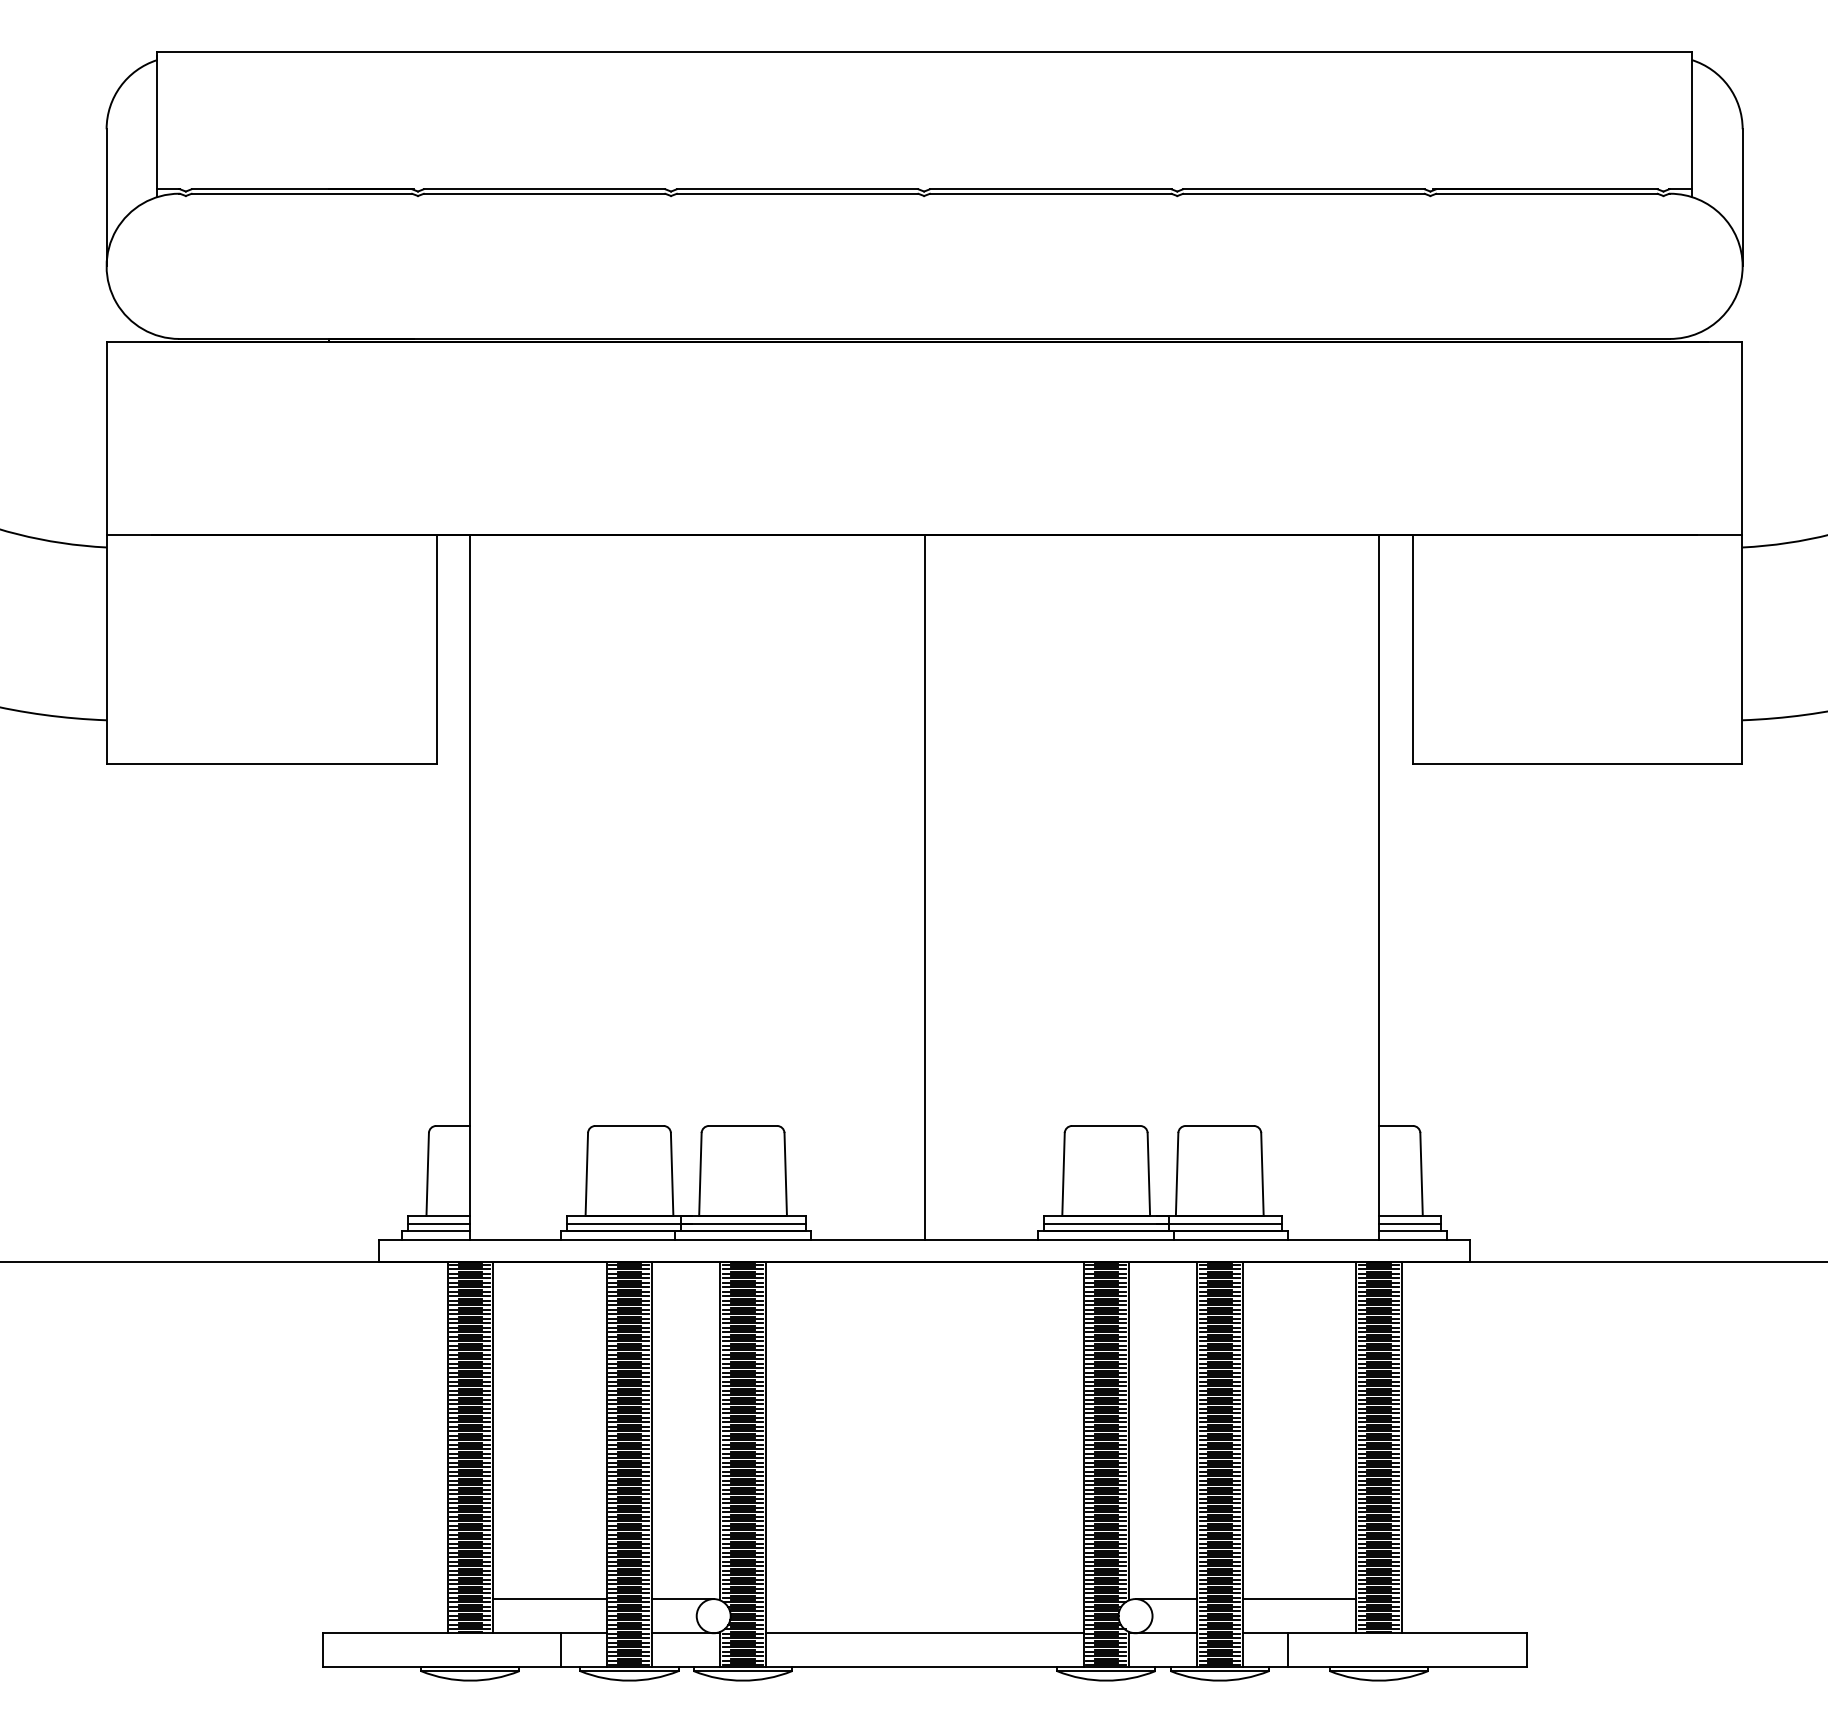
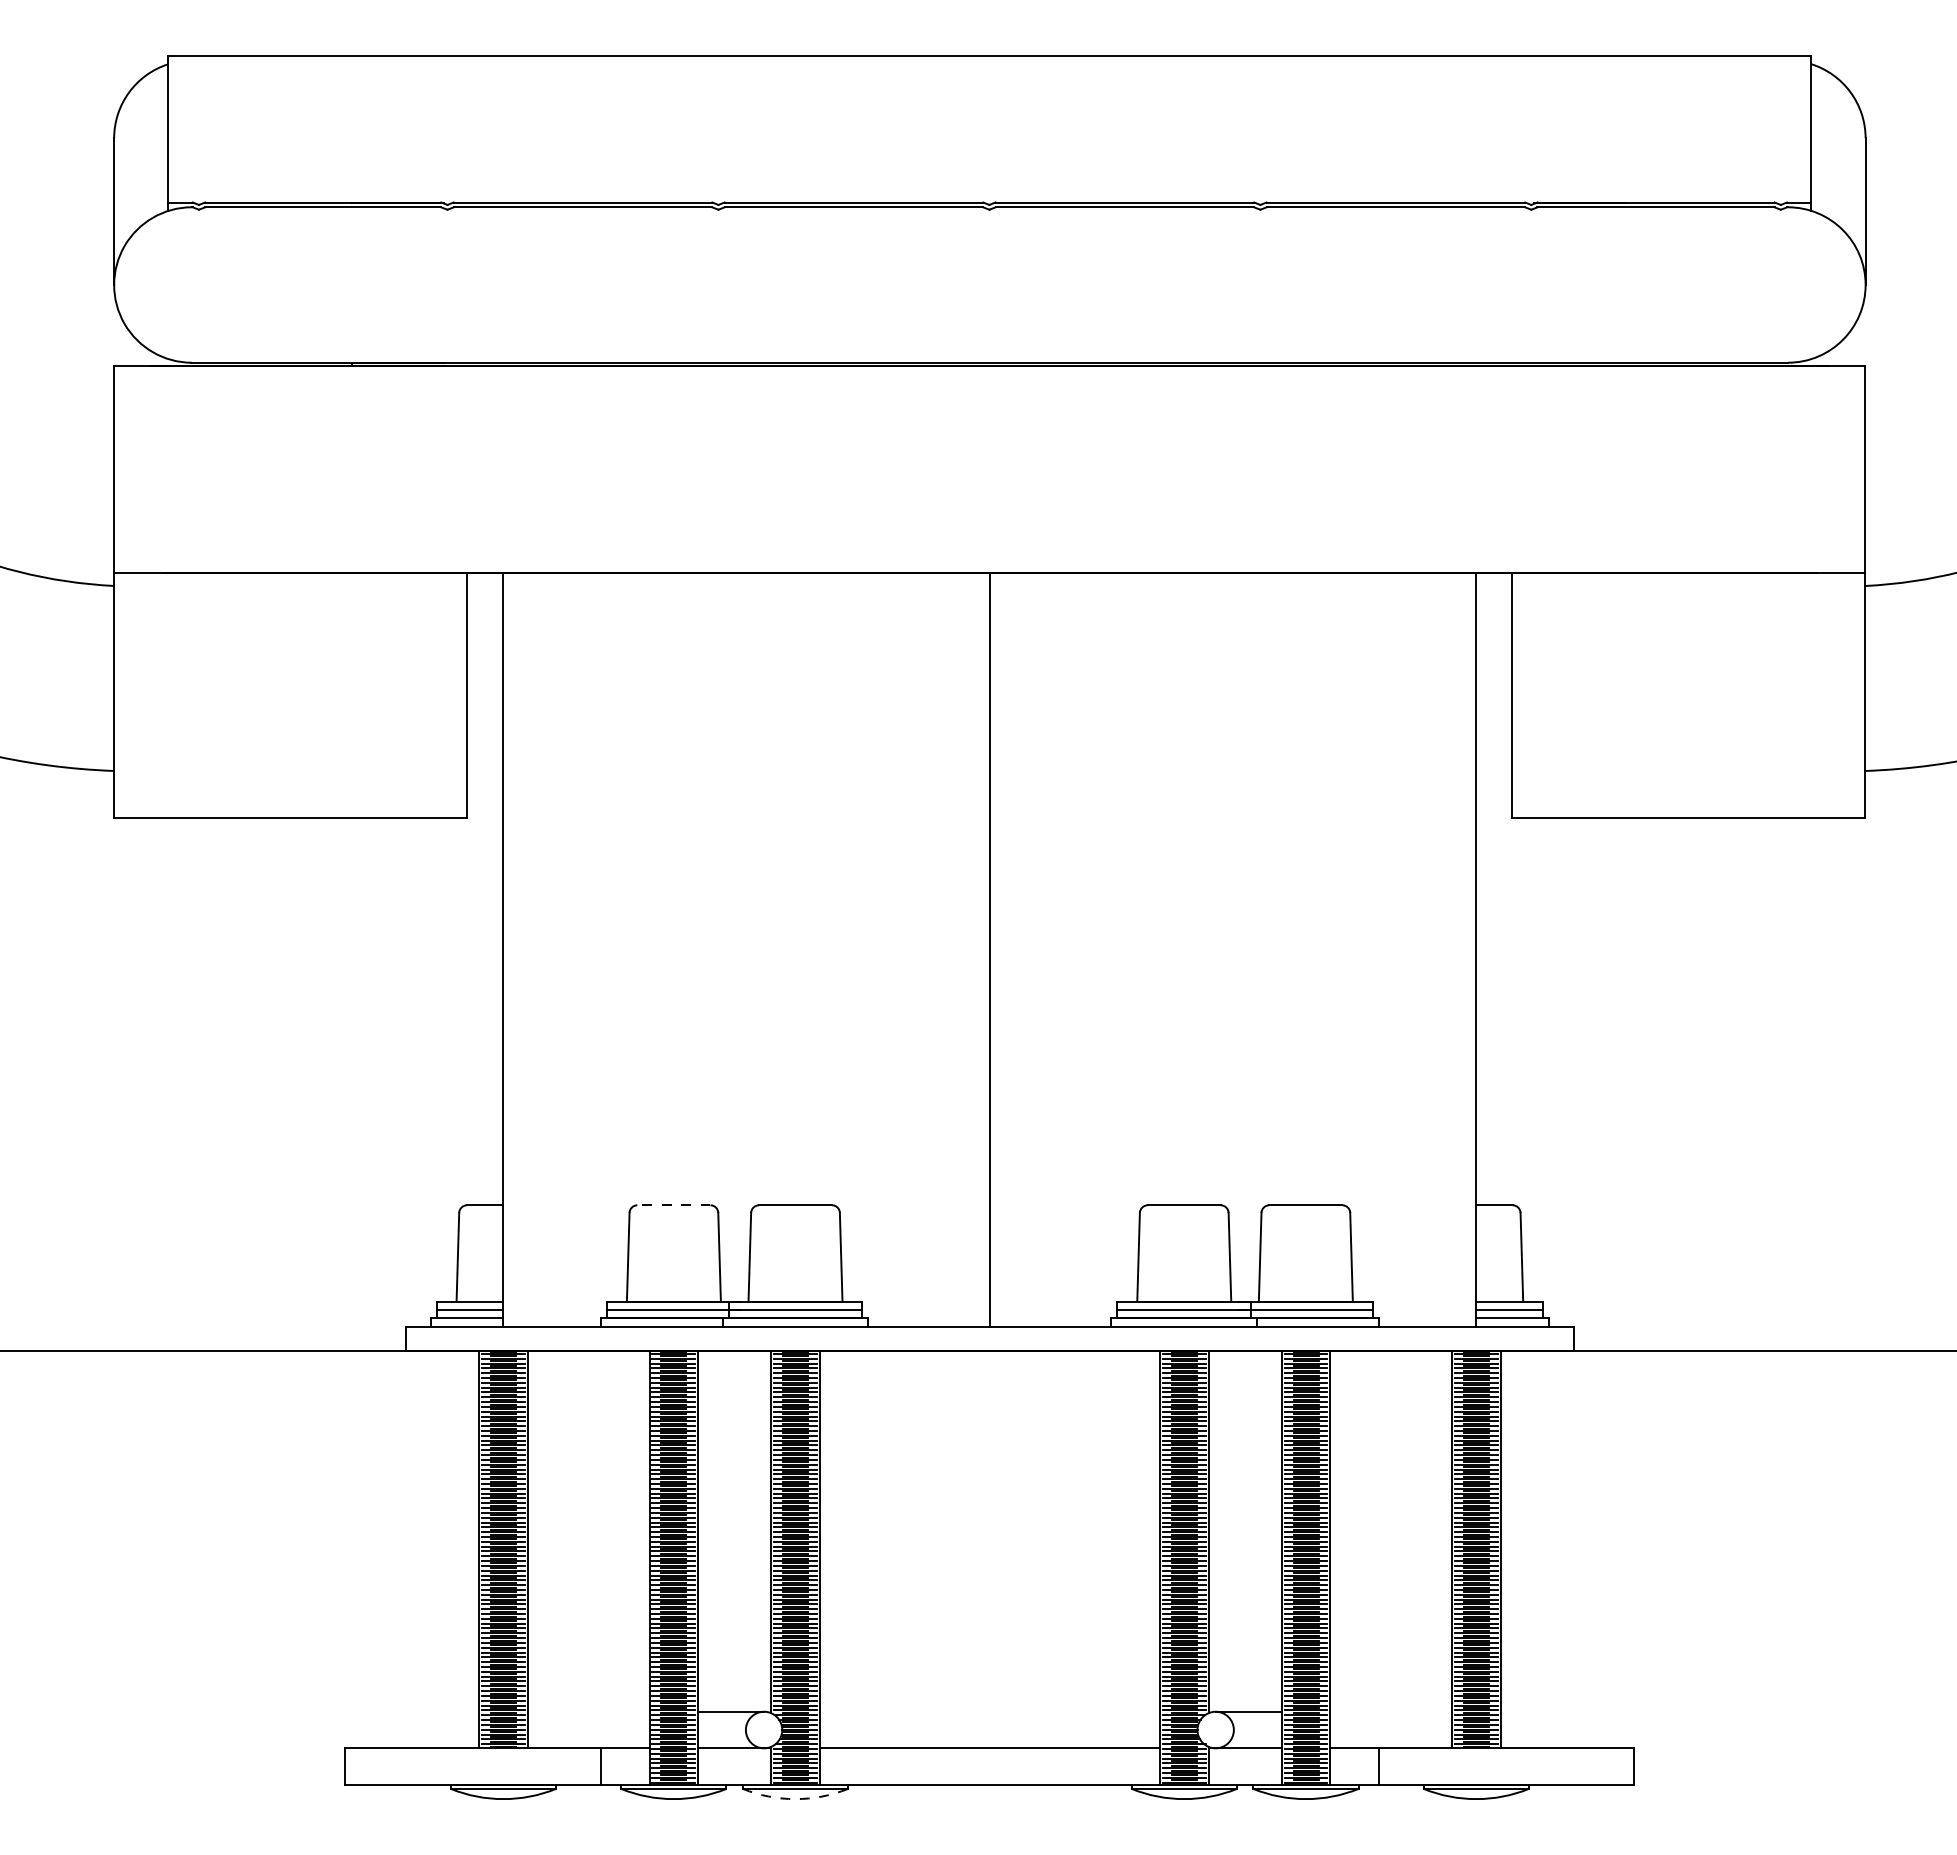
line: (629, 1126) -> (673, 1205), solid -> dashed
line: (549, 1598) -> (588, 1711), removed
line: (1298, 1598) -> (1390, 1711), removed
arc: (743, 1681) -> (795, 1799), solid -> dashed

